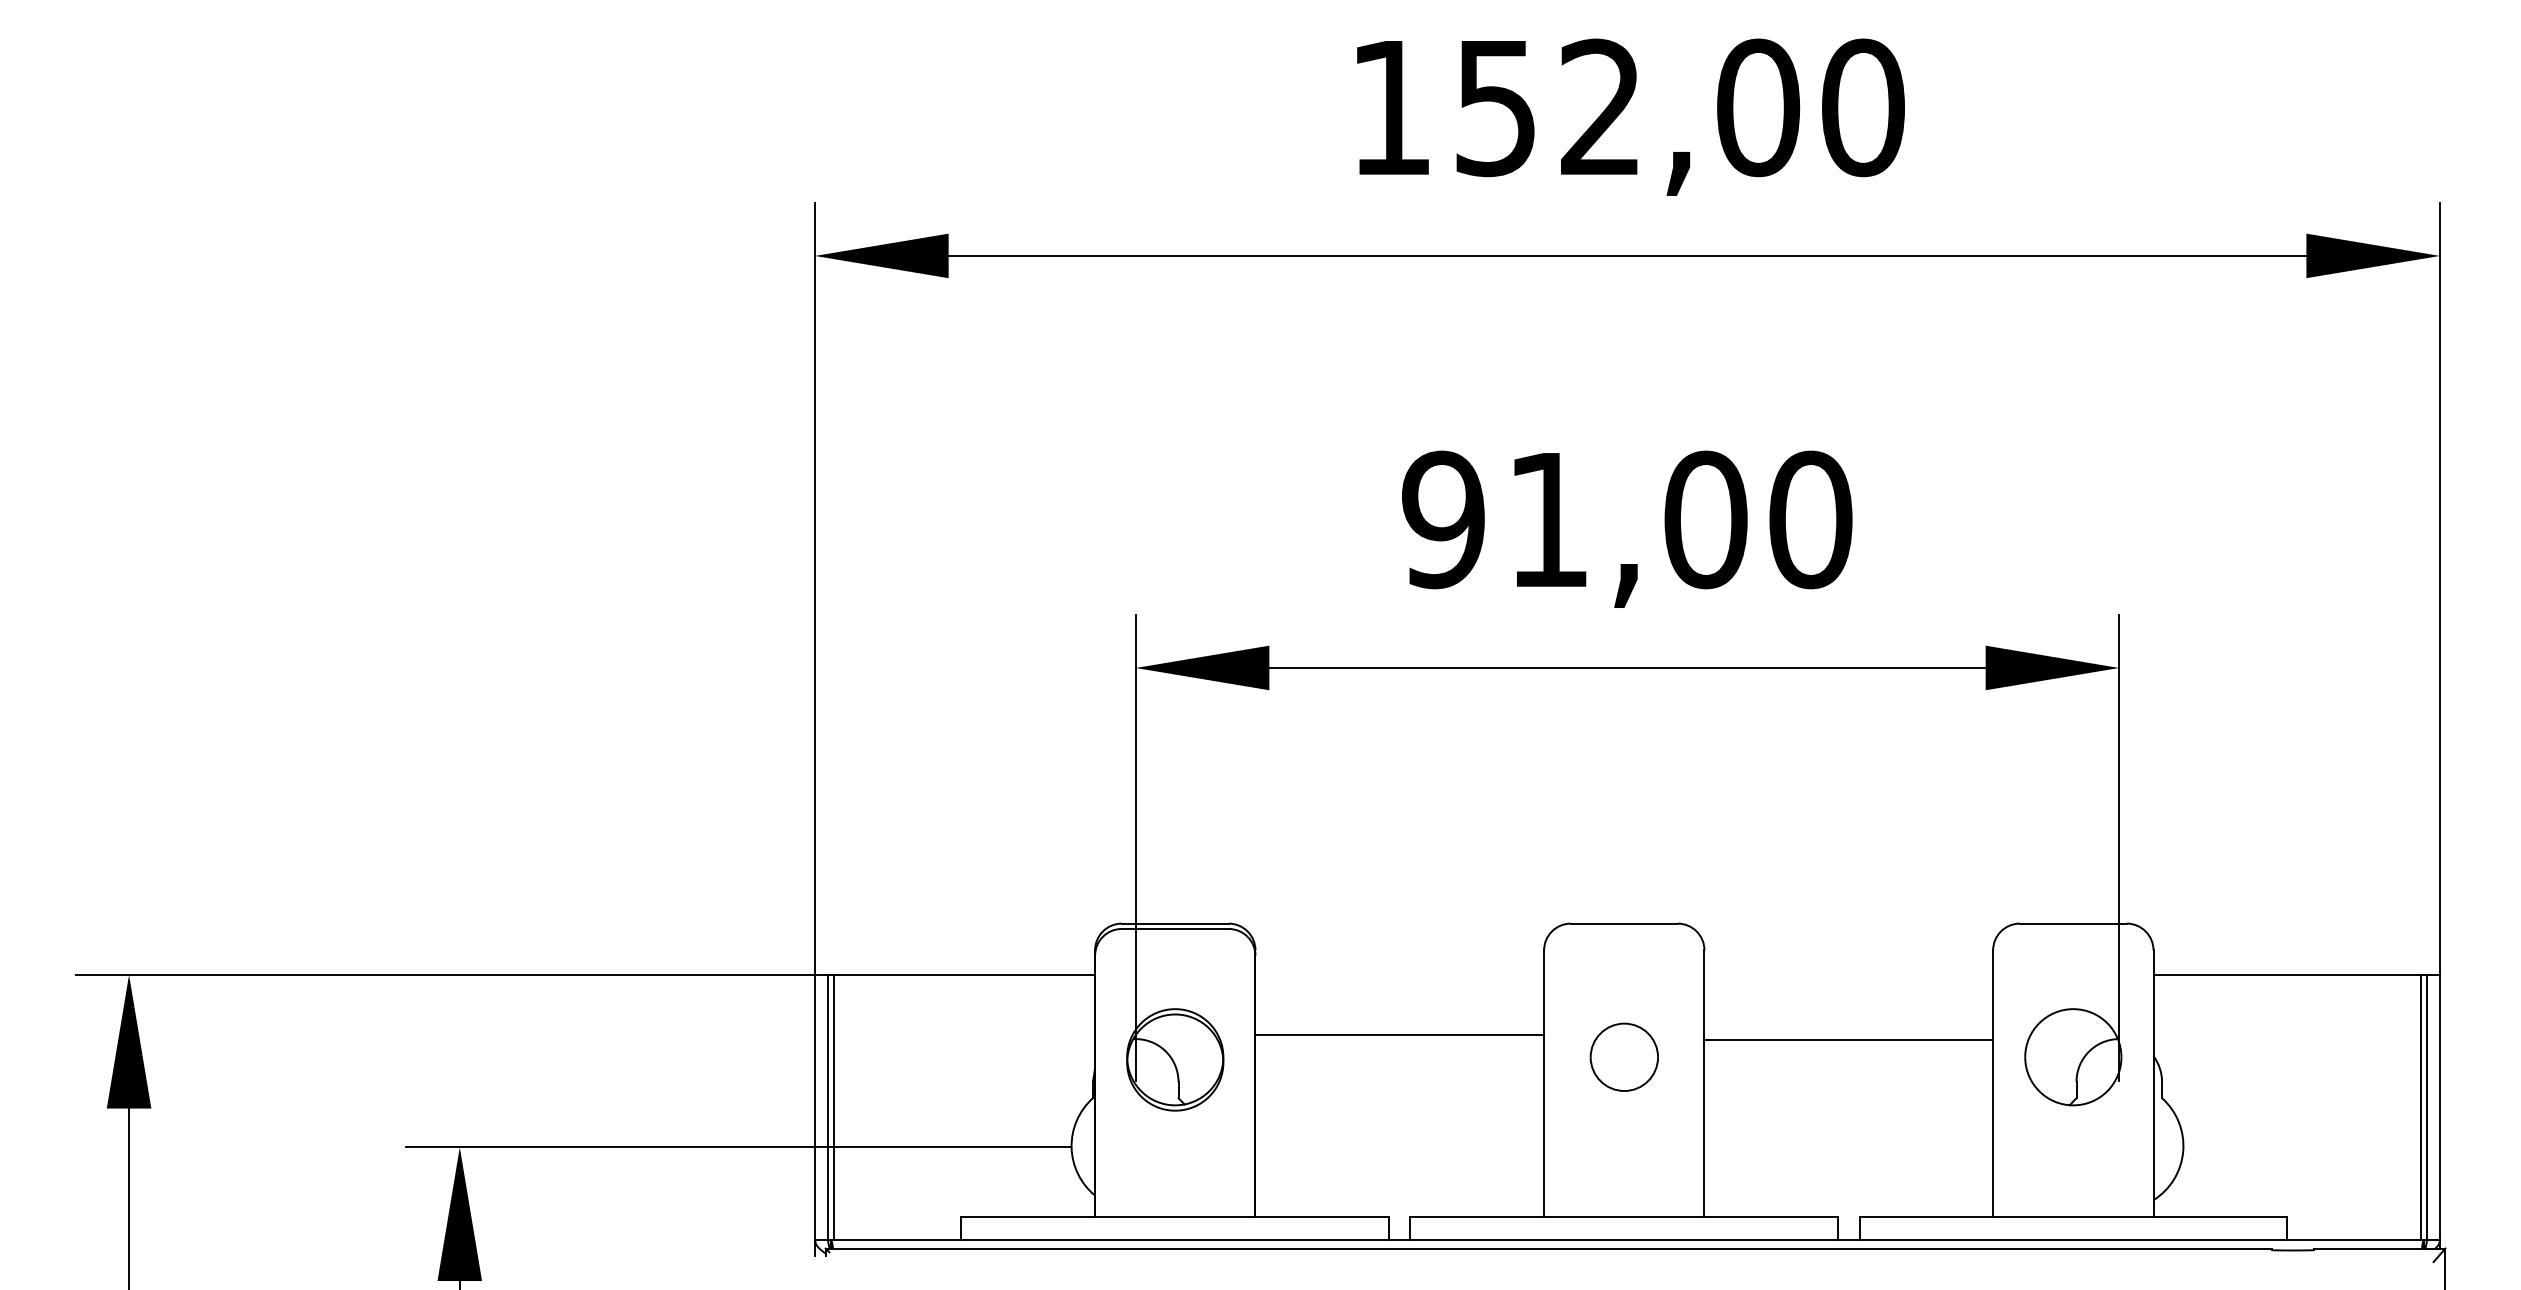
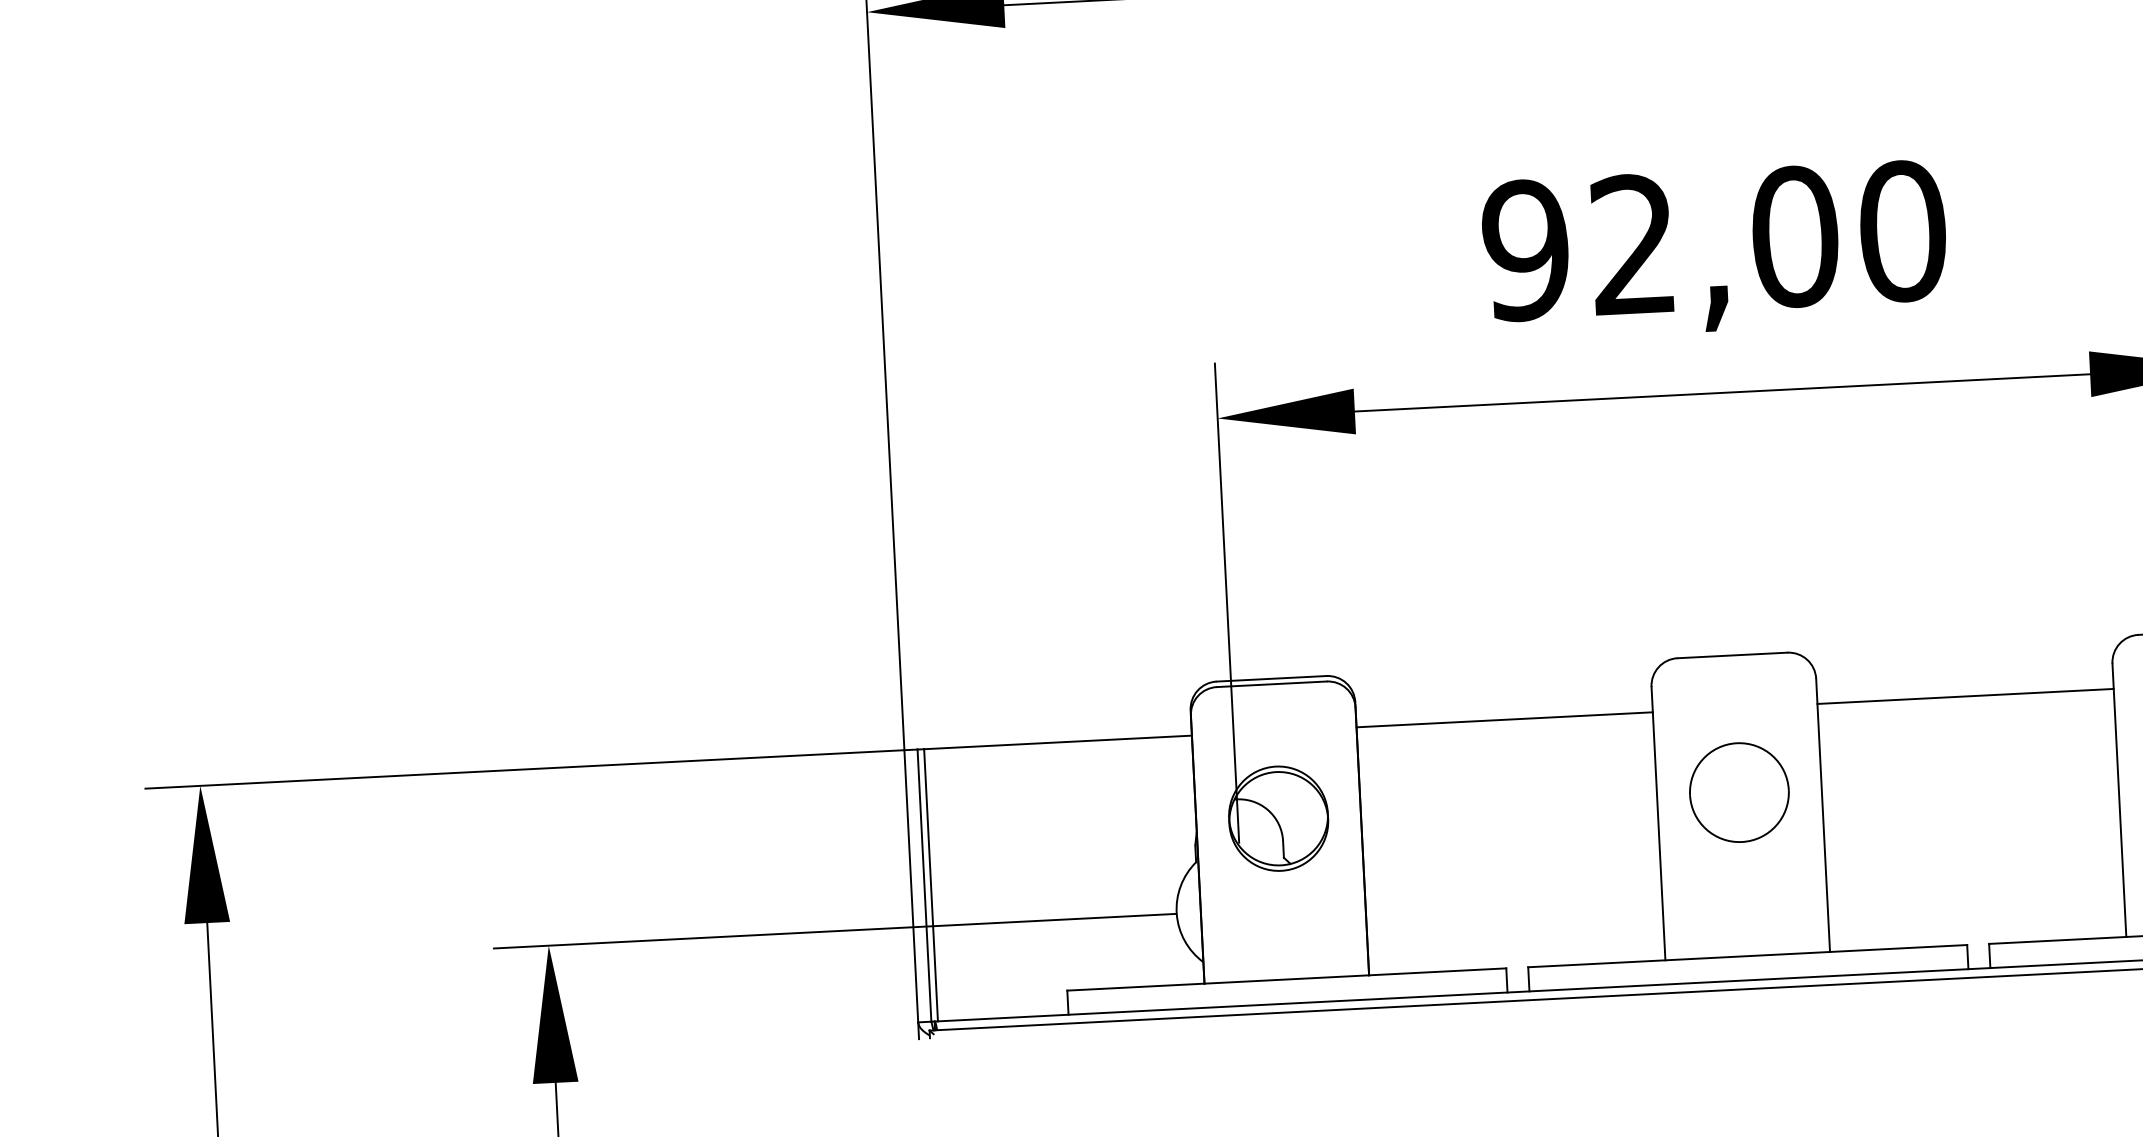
text: (1547, 518) -> (1632, 243), 91,00 -> 92,00
line: (1399, 1034) -> (1504, 719), moved
line: (1848, 1039) -> (1965, 696), moved
part: (1624, 1057) -> (1739, 792), size x1.43

